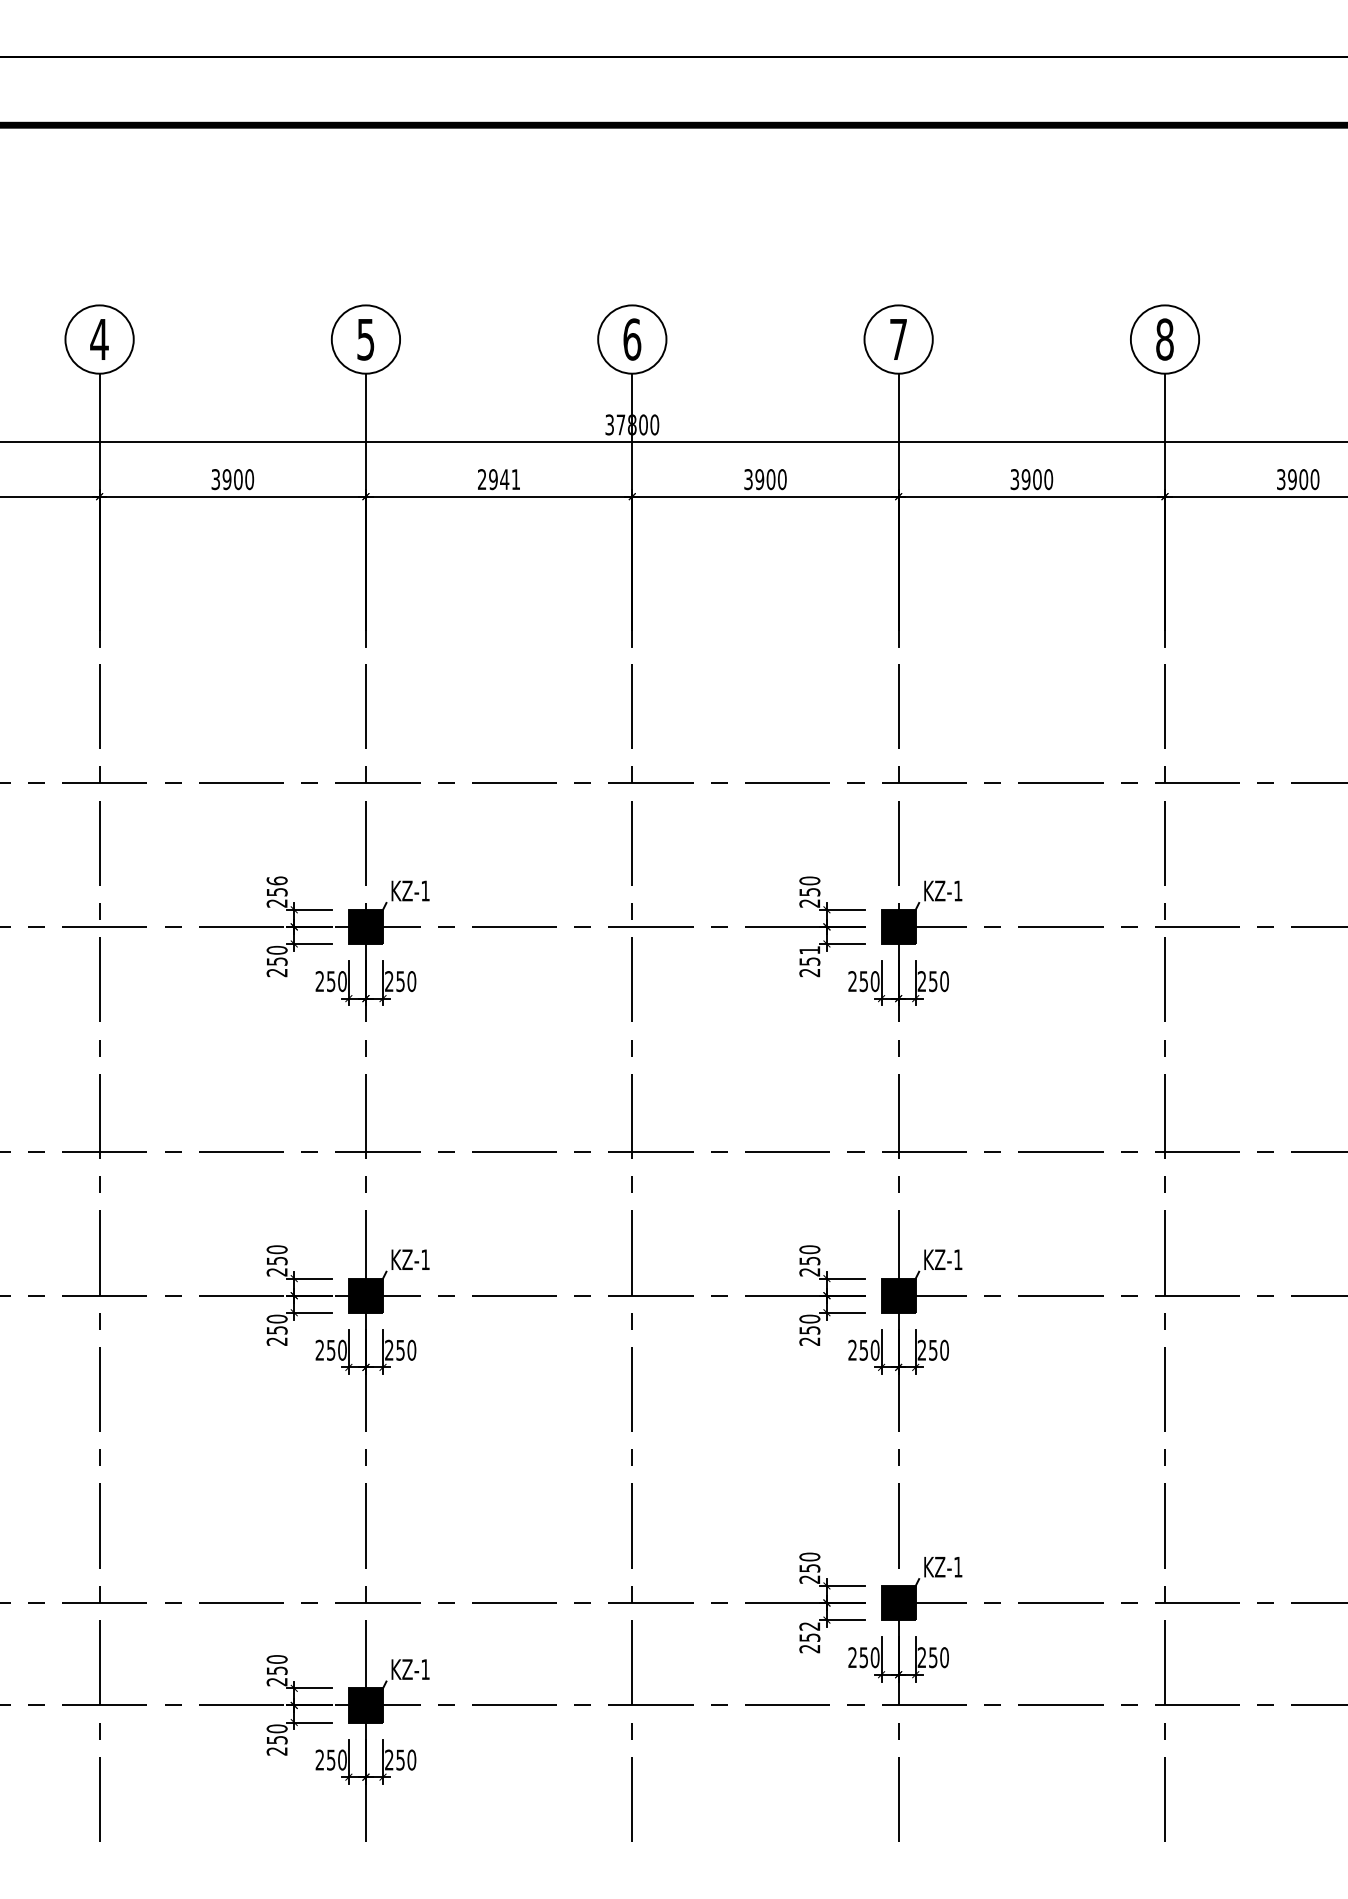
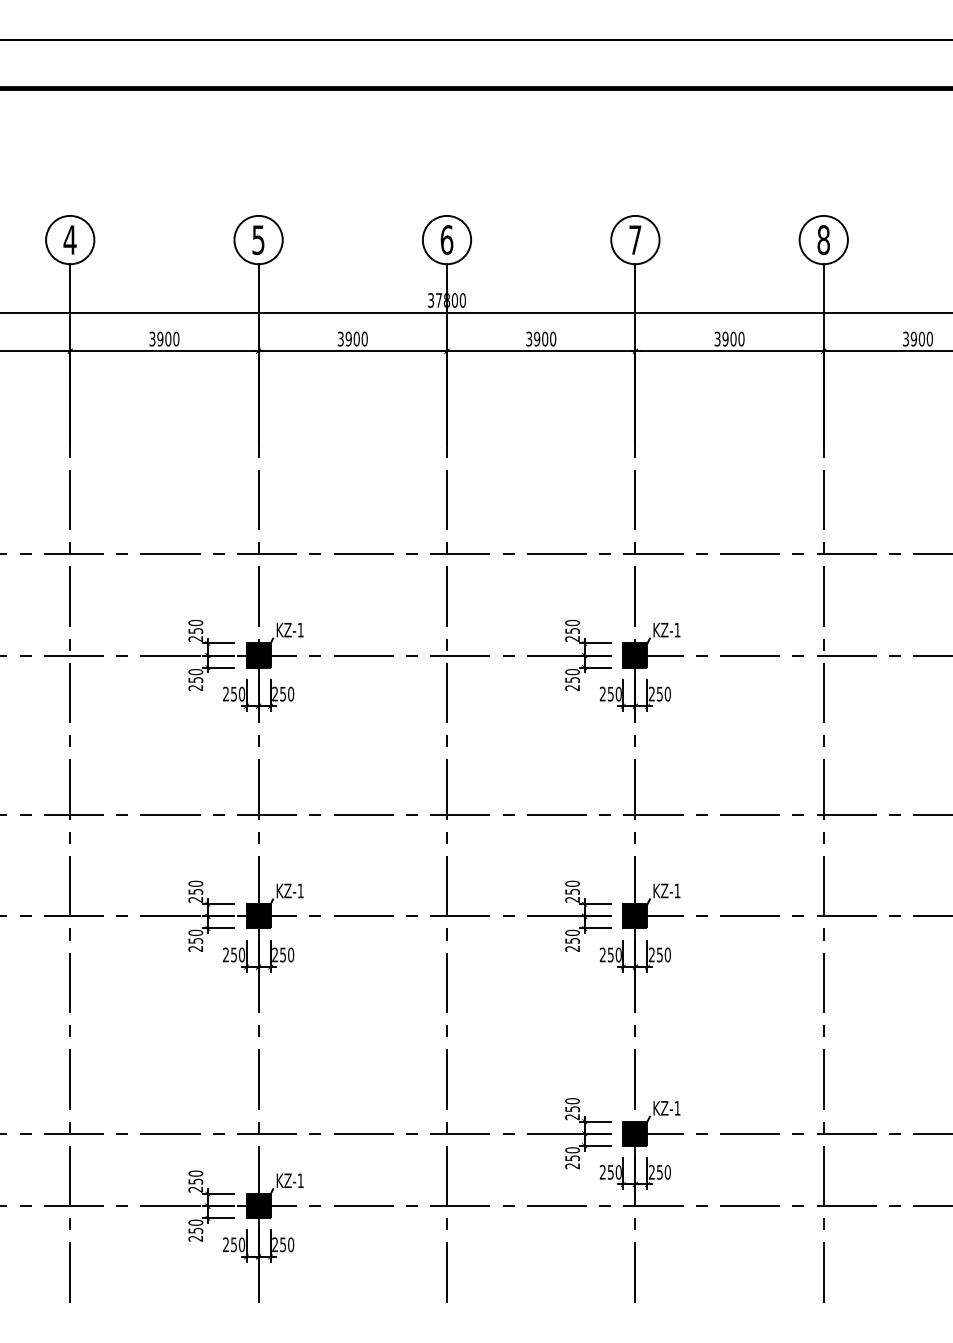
text: (499, 479) -> (353, 339), 2941 -> 3900
text: (276, 880) -> (195, 622), 256 -> 250
text: (809, 949) -> (572, 671), 251 -> 250
text: (809, 1626) -> (572, 1150), 252 -> 250

